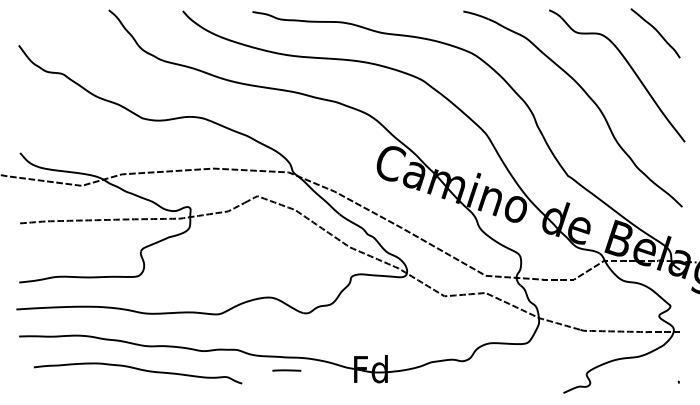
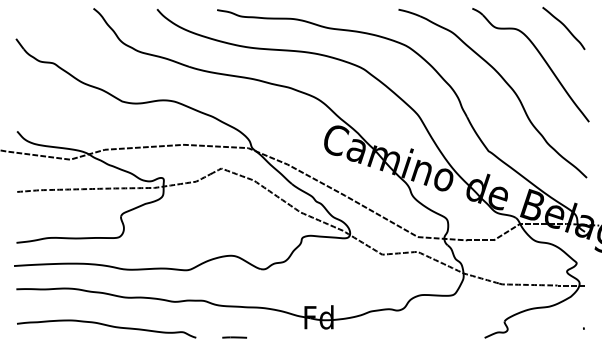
curve: (137, 370) -> (106, 326), moved
line: (286, 370) -> (234, 337), moved

